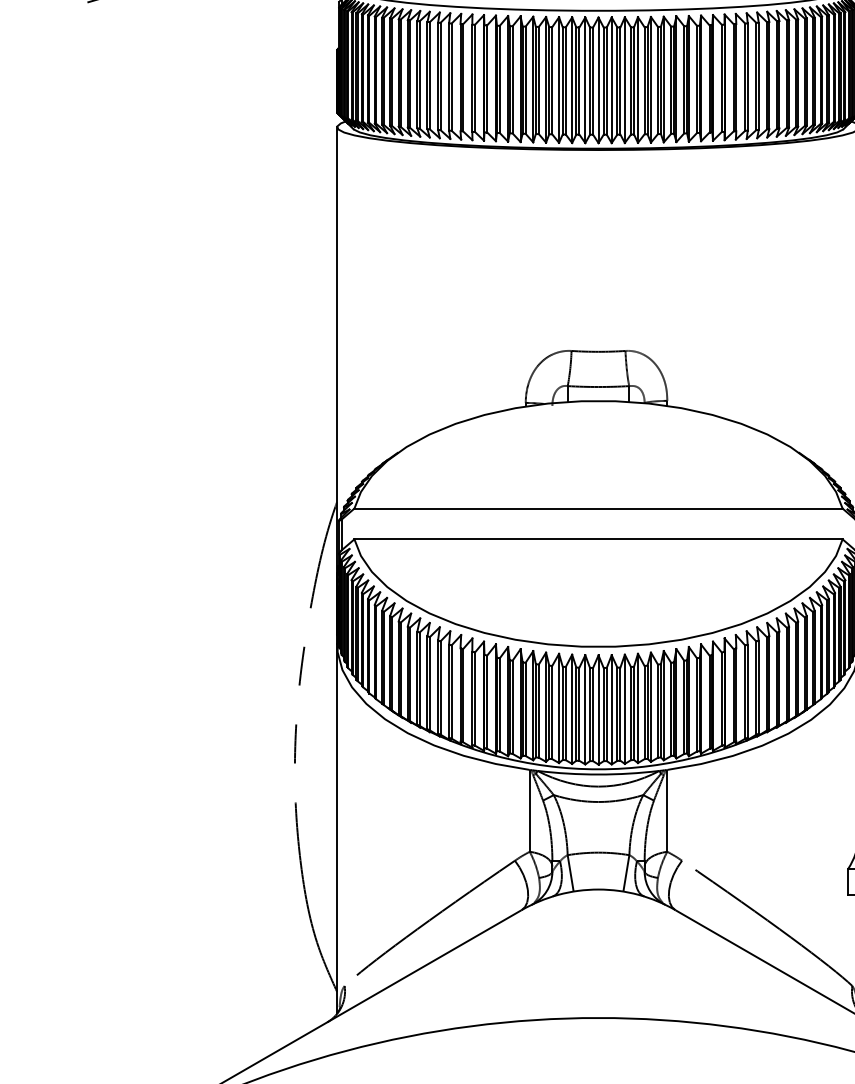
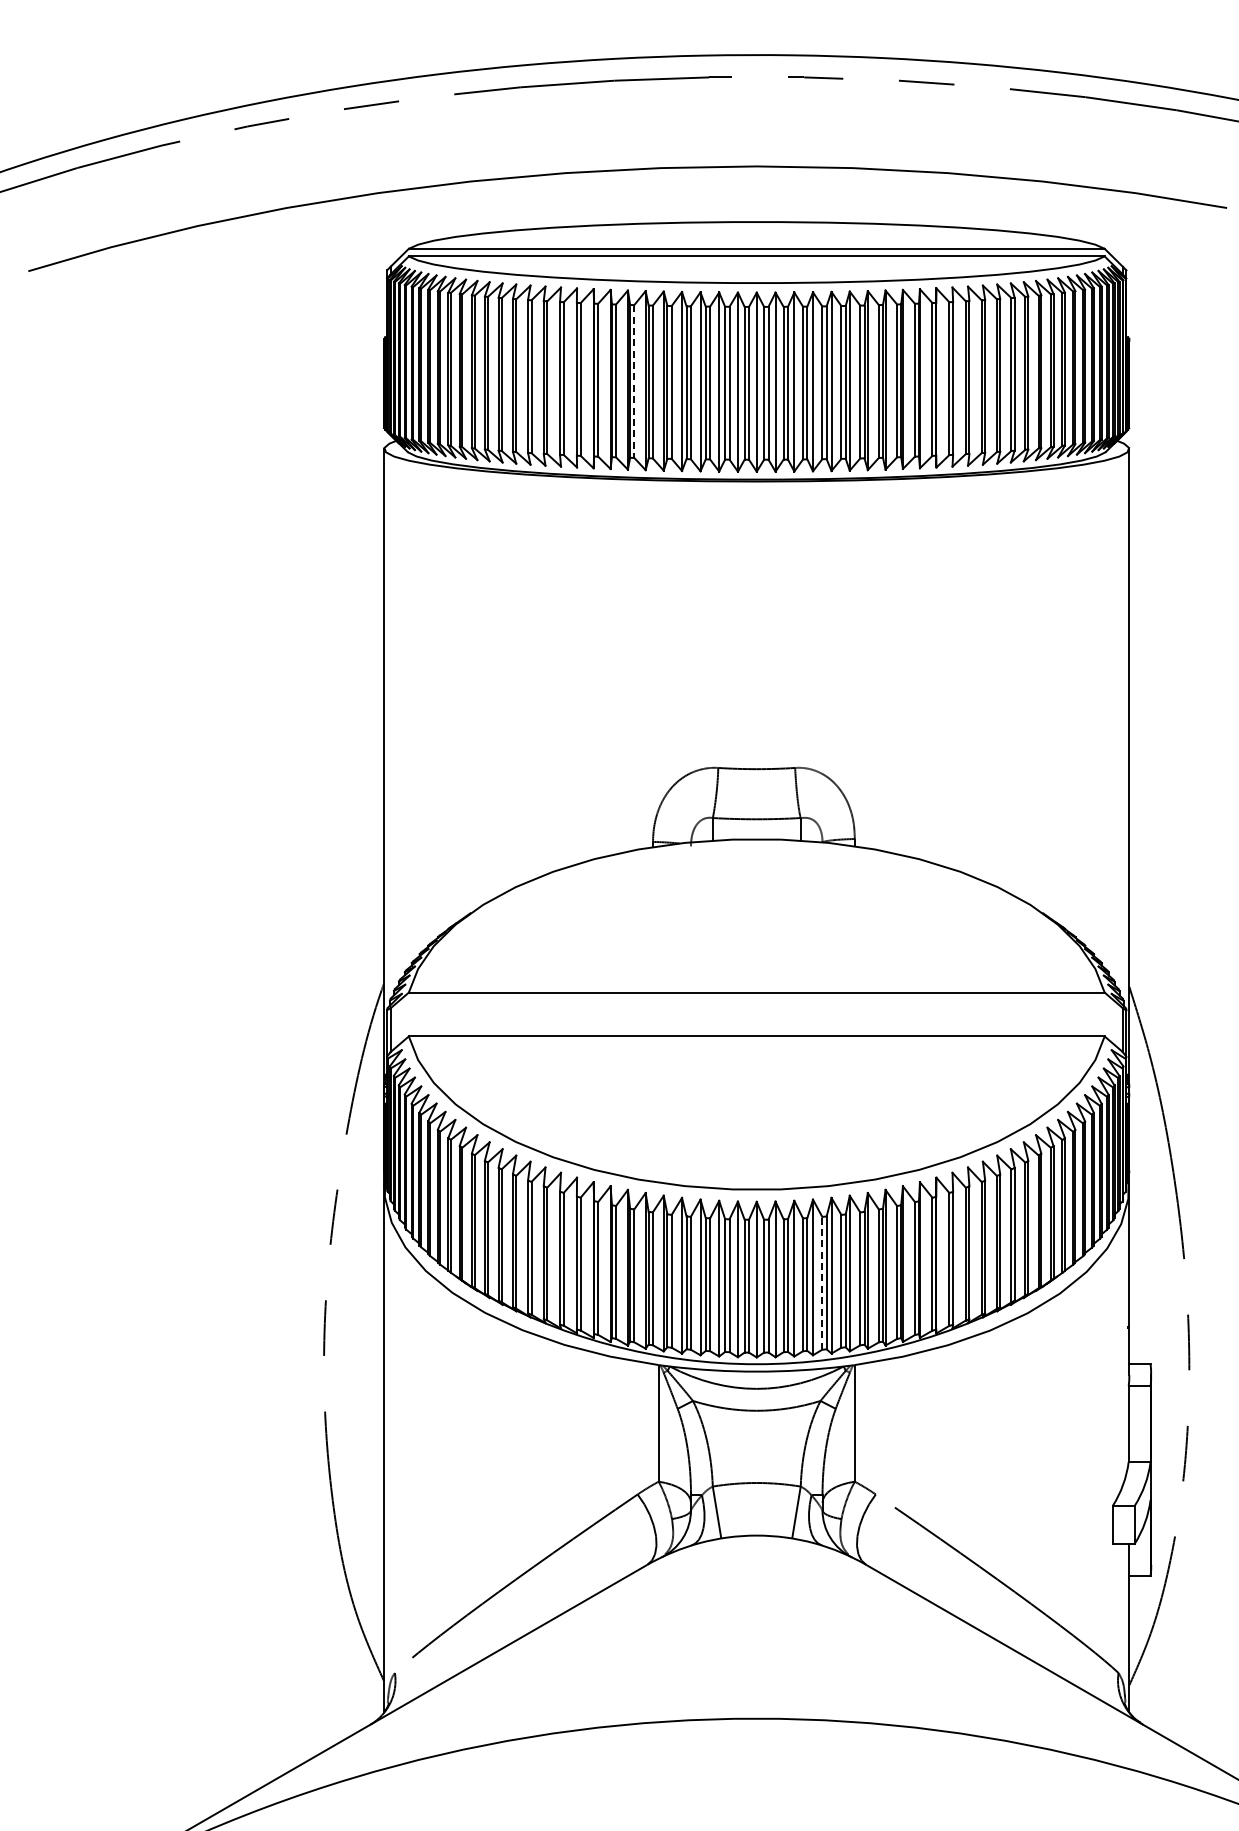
line: (512, 80) -> (634, 382), solid -> dashed
line: (644, 711) -> (822, 1282), solid -> dashed

